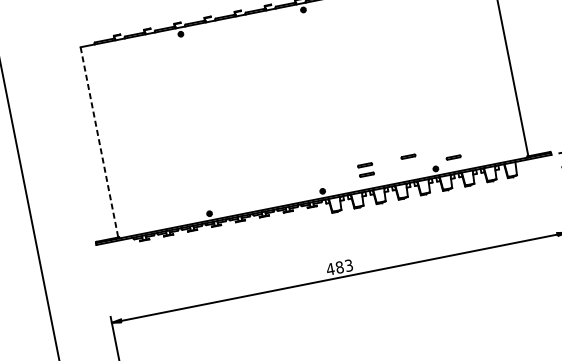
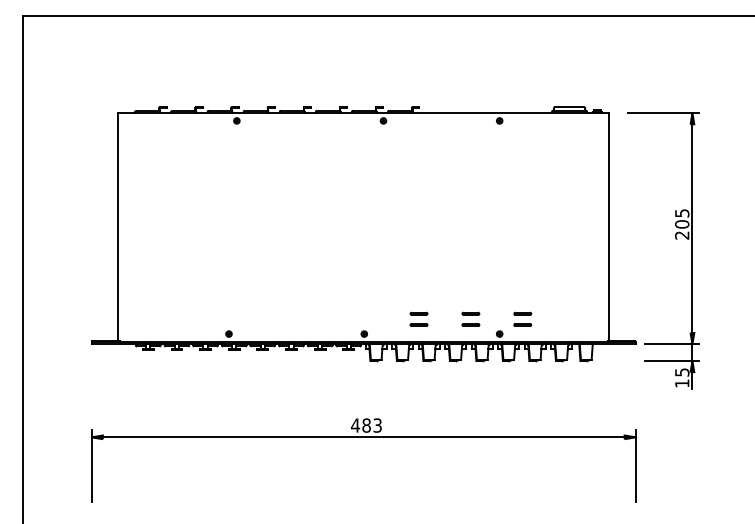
line: (99, 142) -> (118, 226), dashed -> solid
part: (451, 147) -> (522, 313), added
line: (409, 165) -> (470, 324), added

